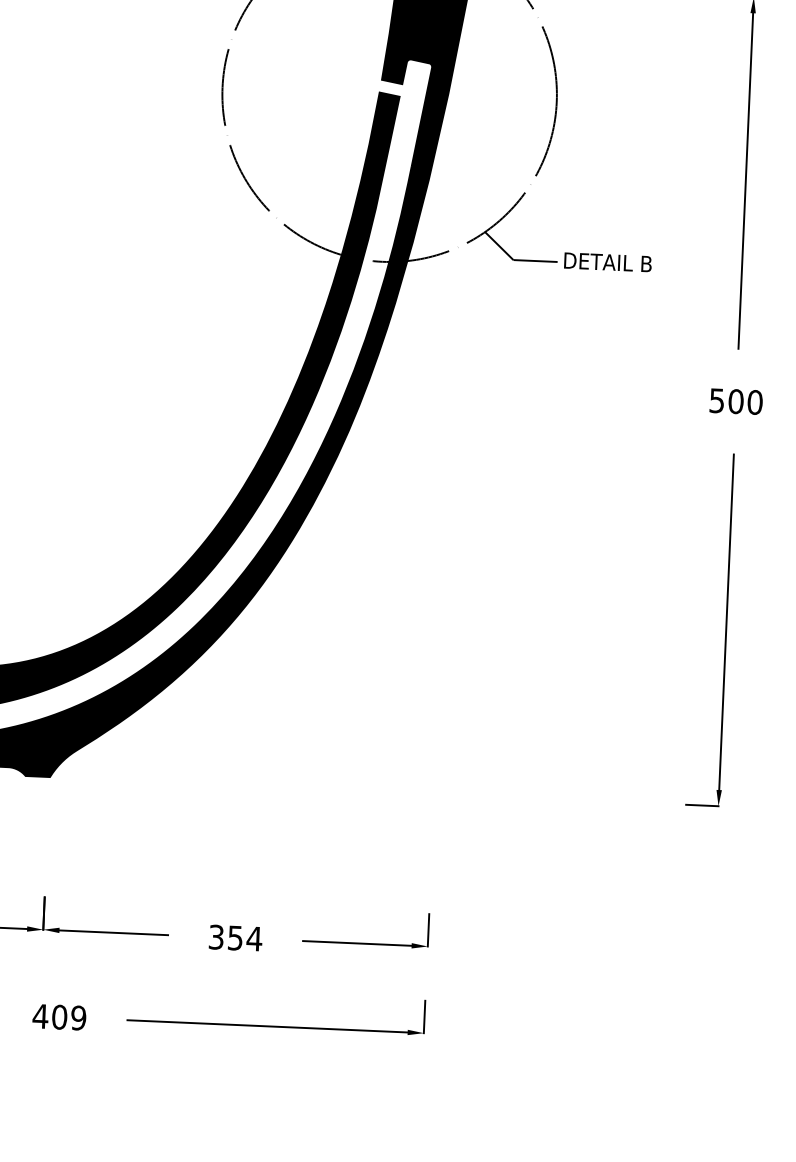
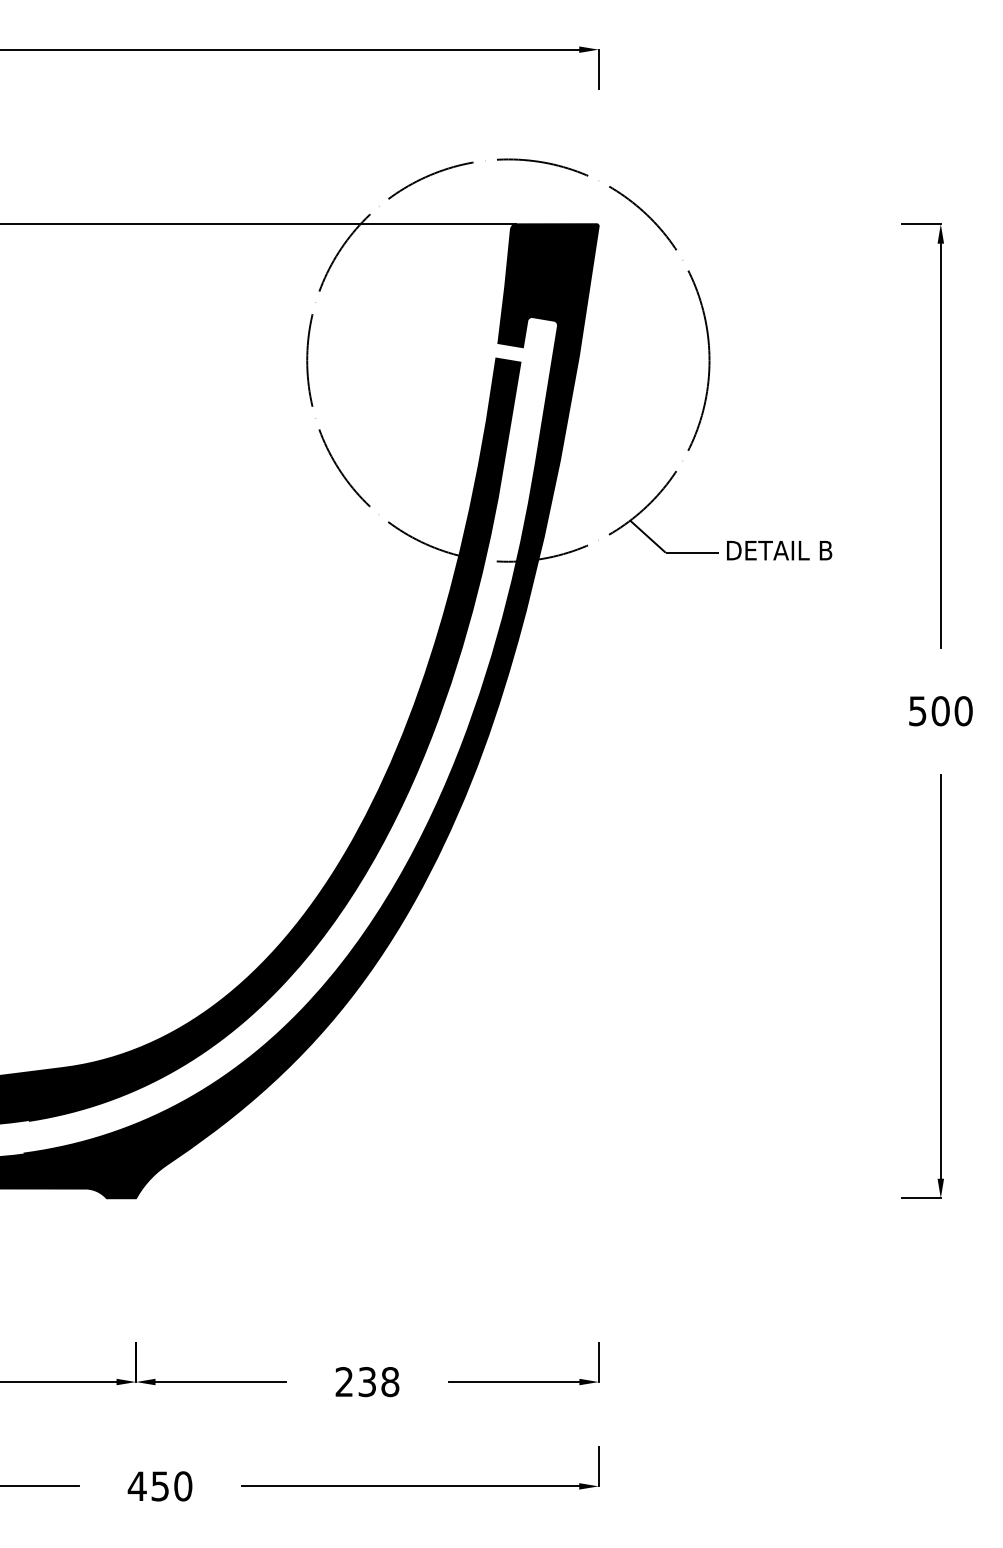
text: (235, 938) -> (367, 1382), 354 -> 238
text: (68, 1017) -> (171, 1486), 409 -> 450

